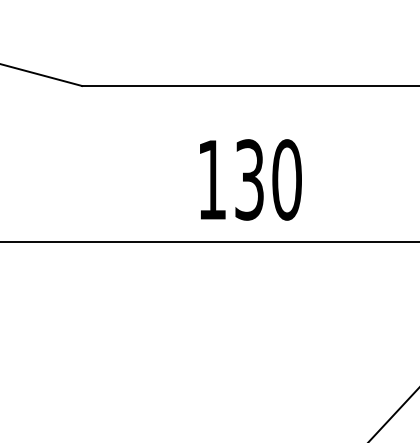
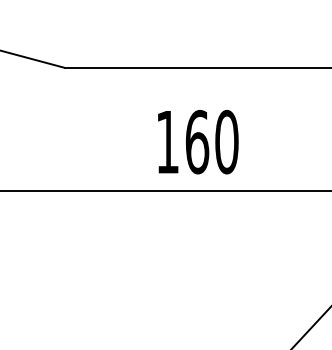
text: (249, 179) -> (197, 141), 130 -> 160

